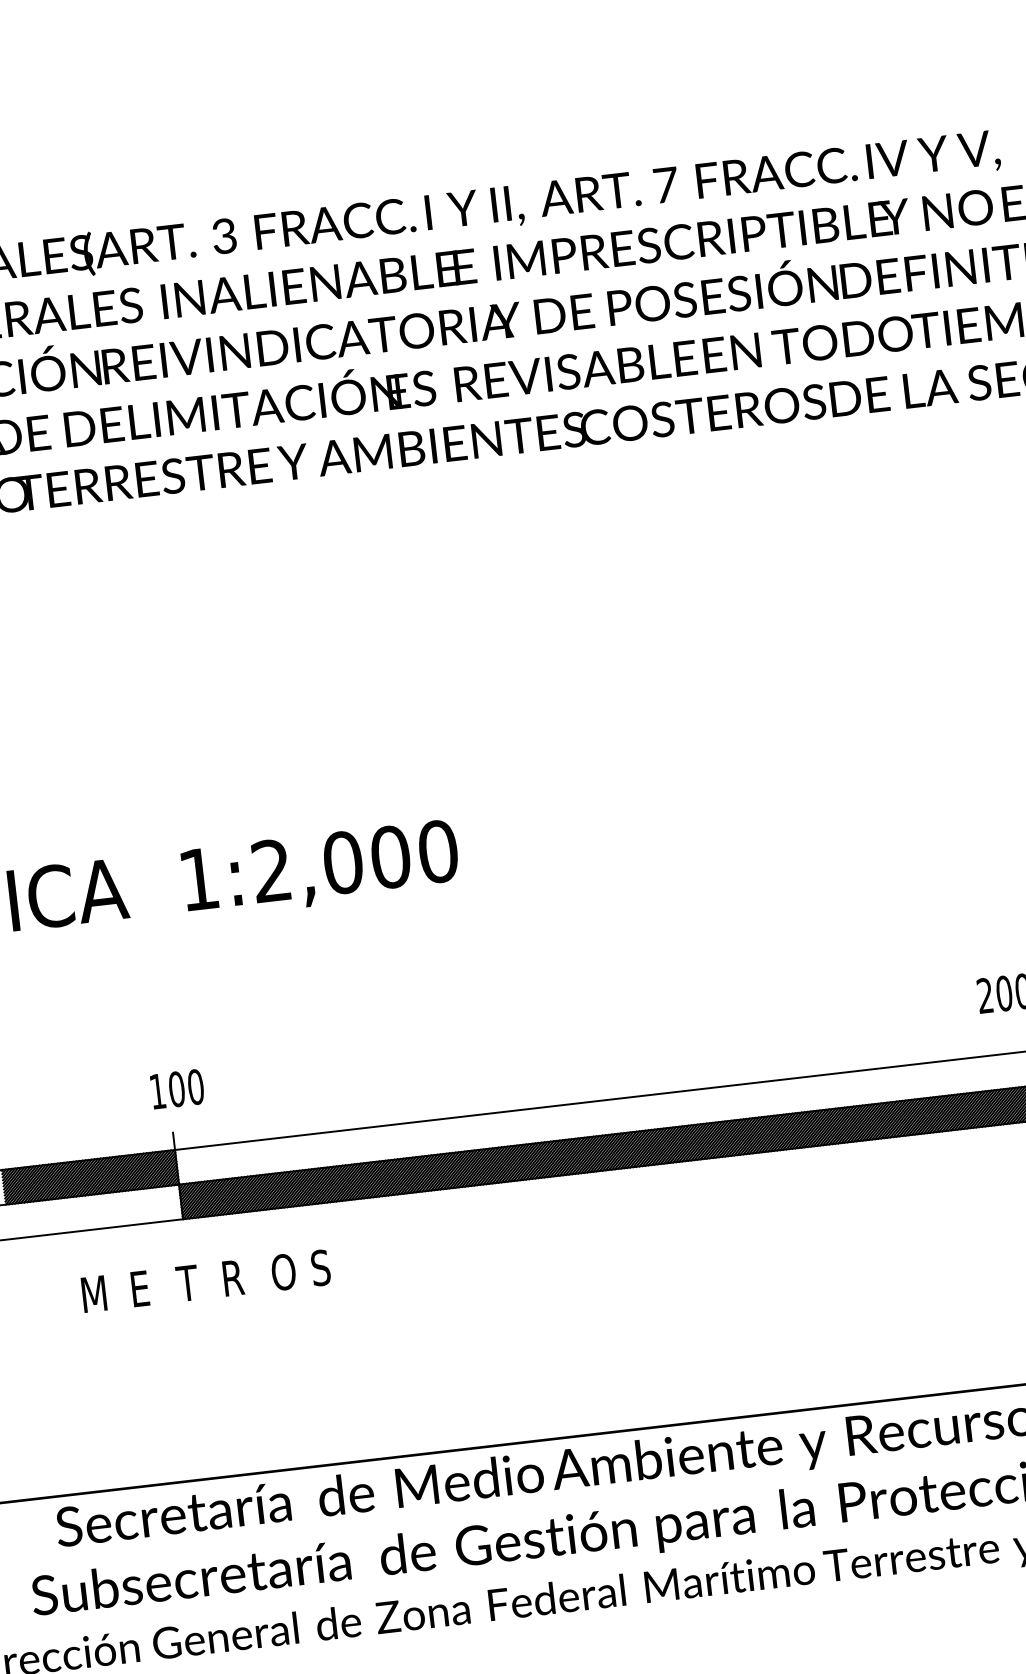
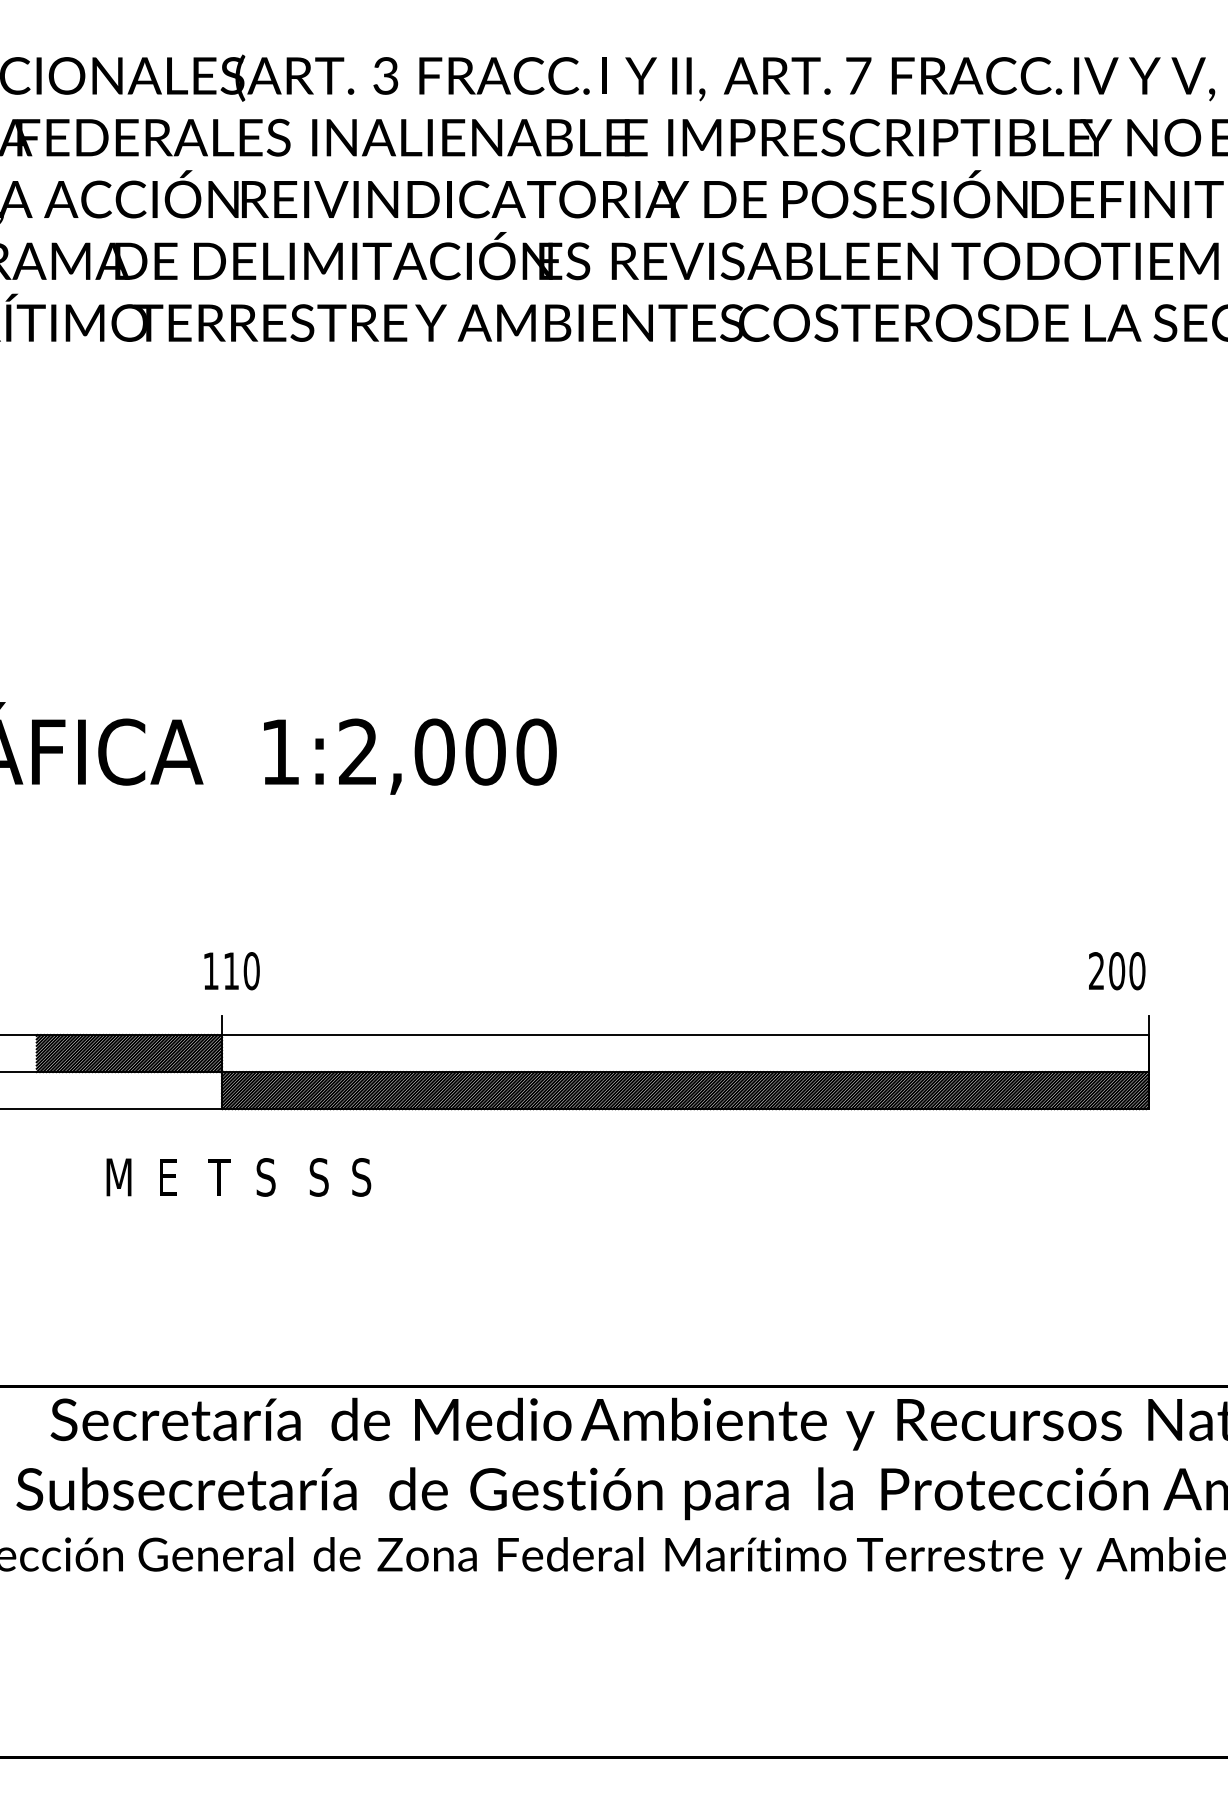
text: (177, 1089) -> (231, 971), 100 -> 110
text: (283, 1272) -> (321, 1177), O -> S
text: (232, 1278) -> (267, 1177), R -> S

